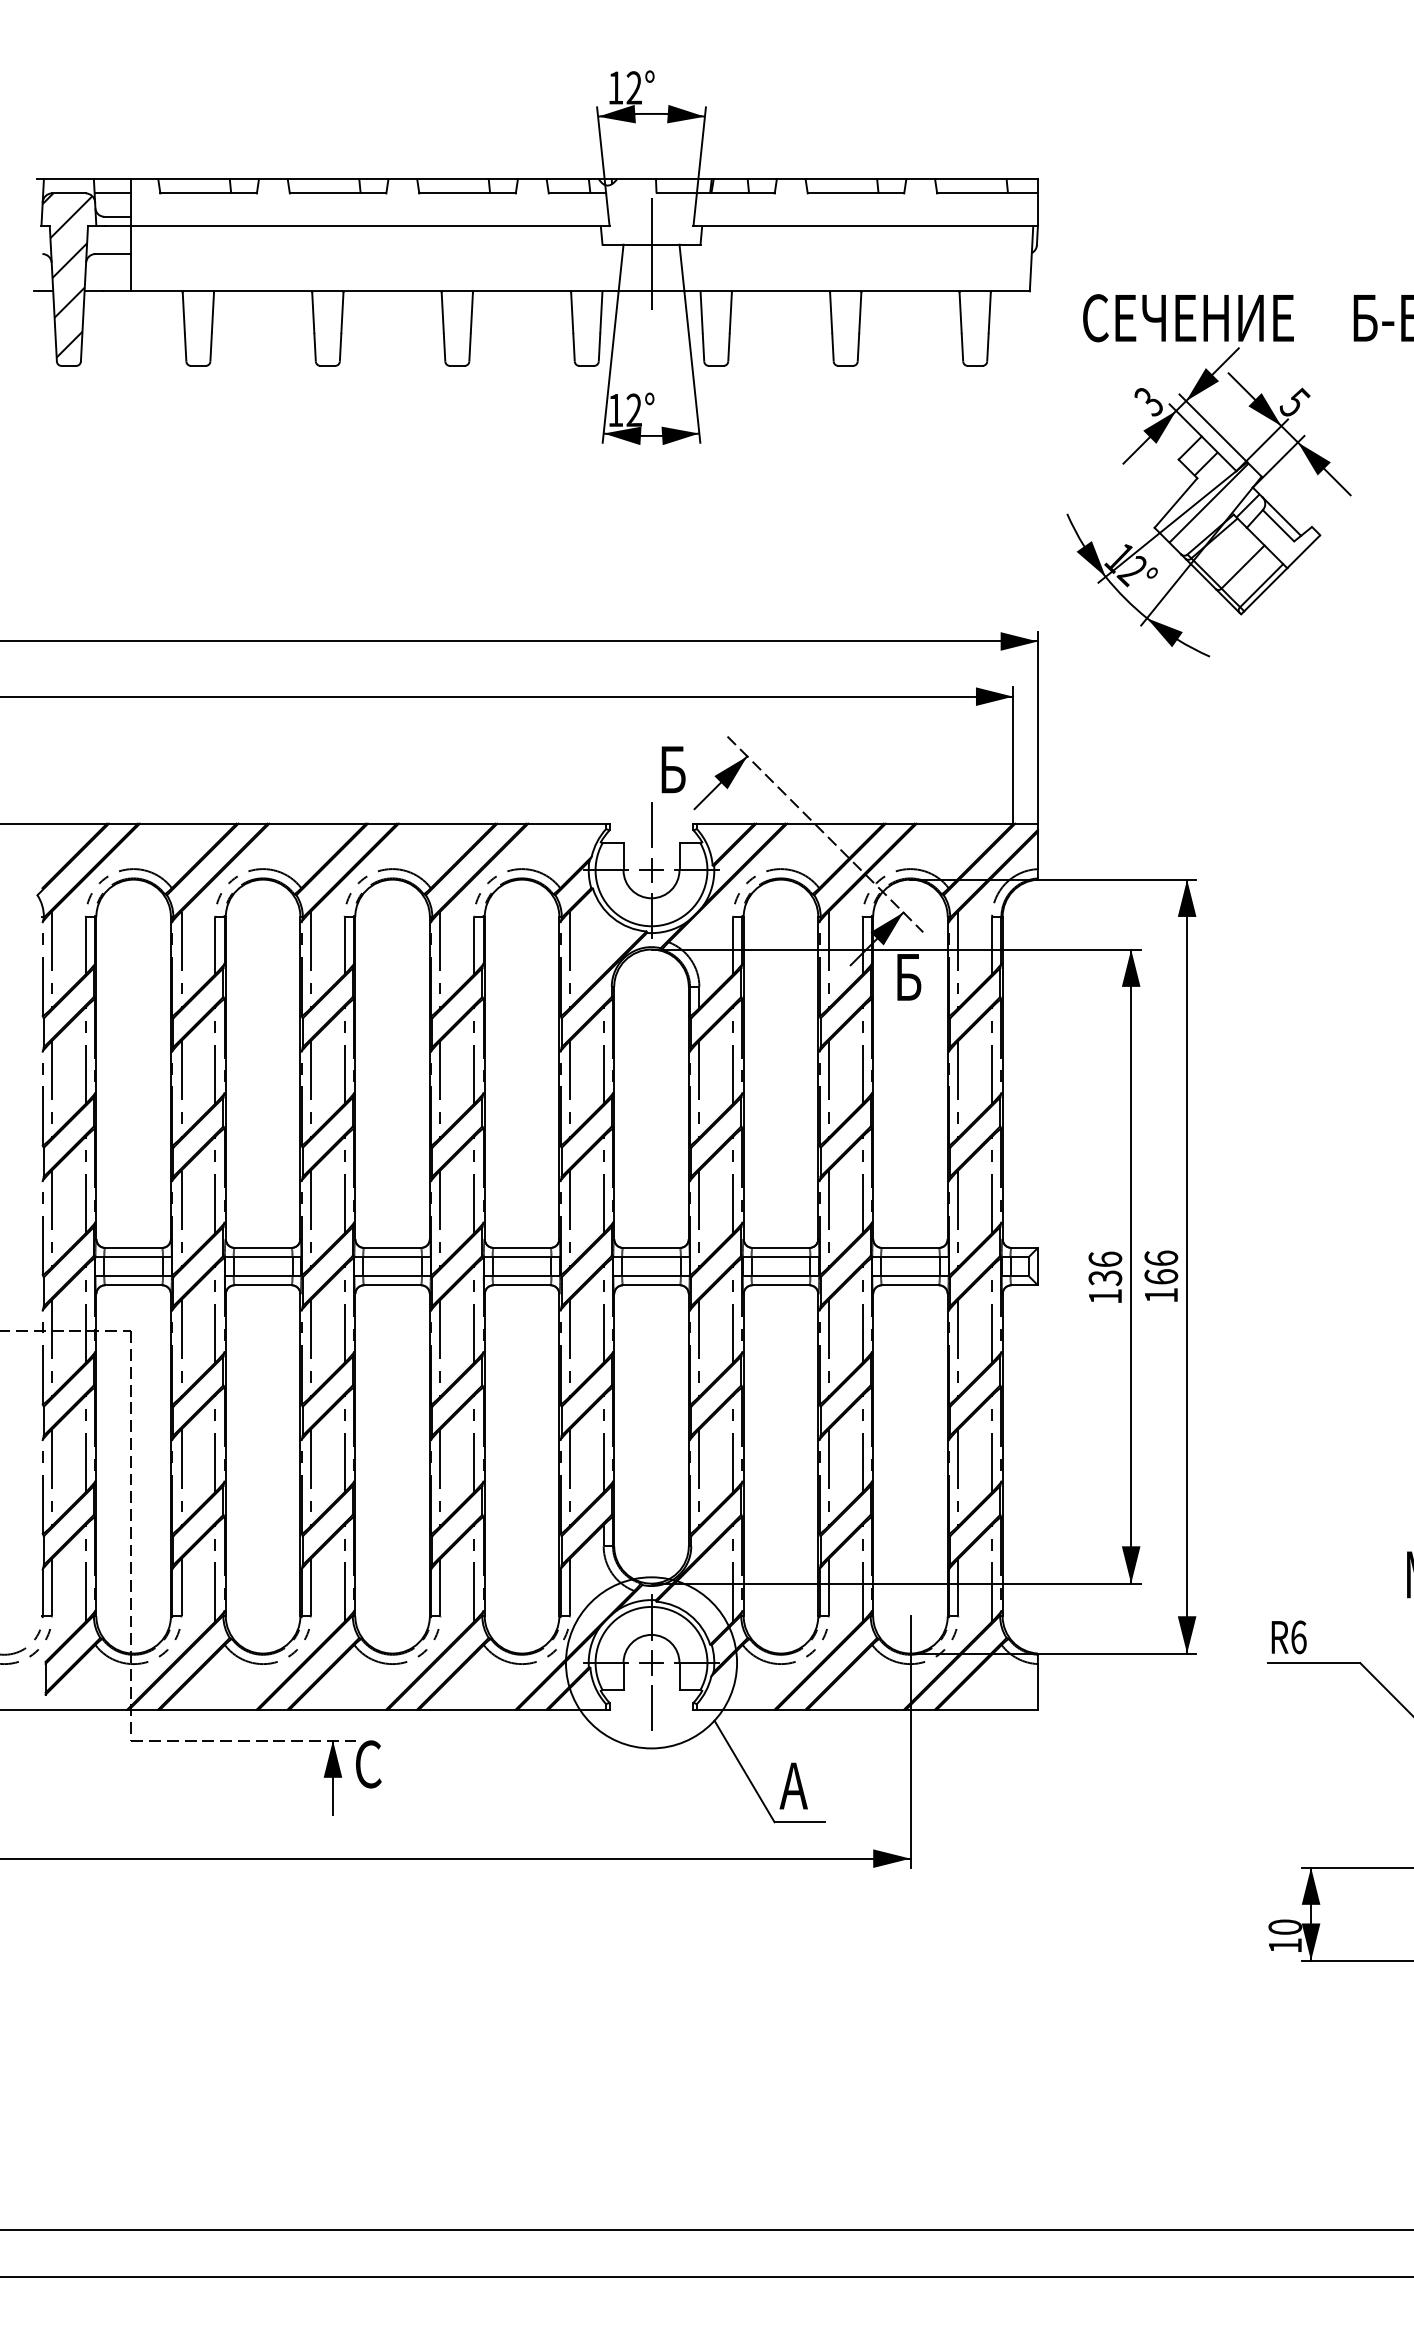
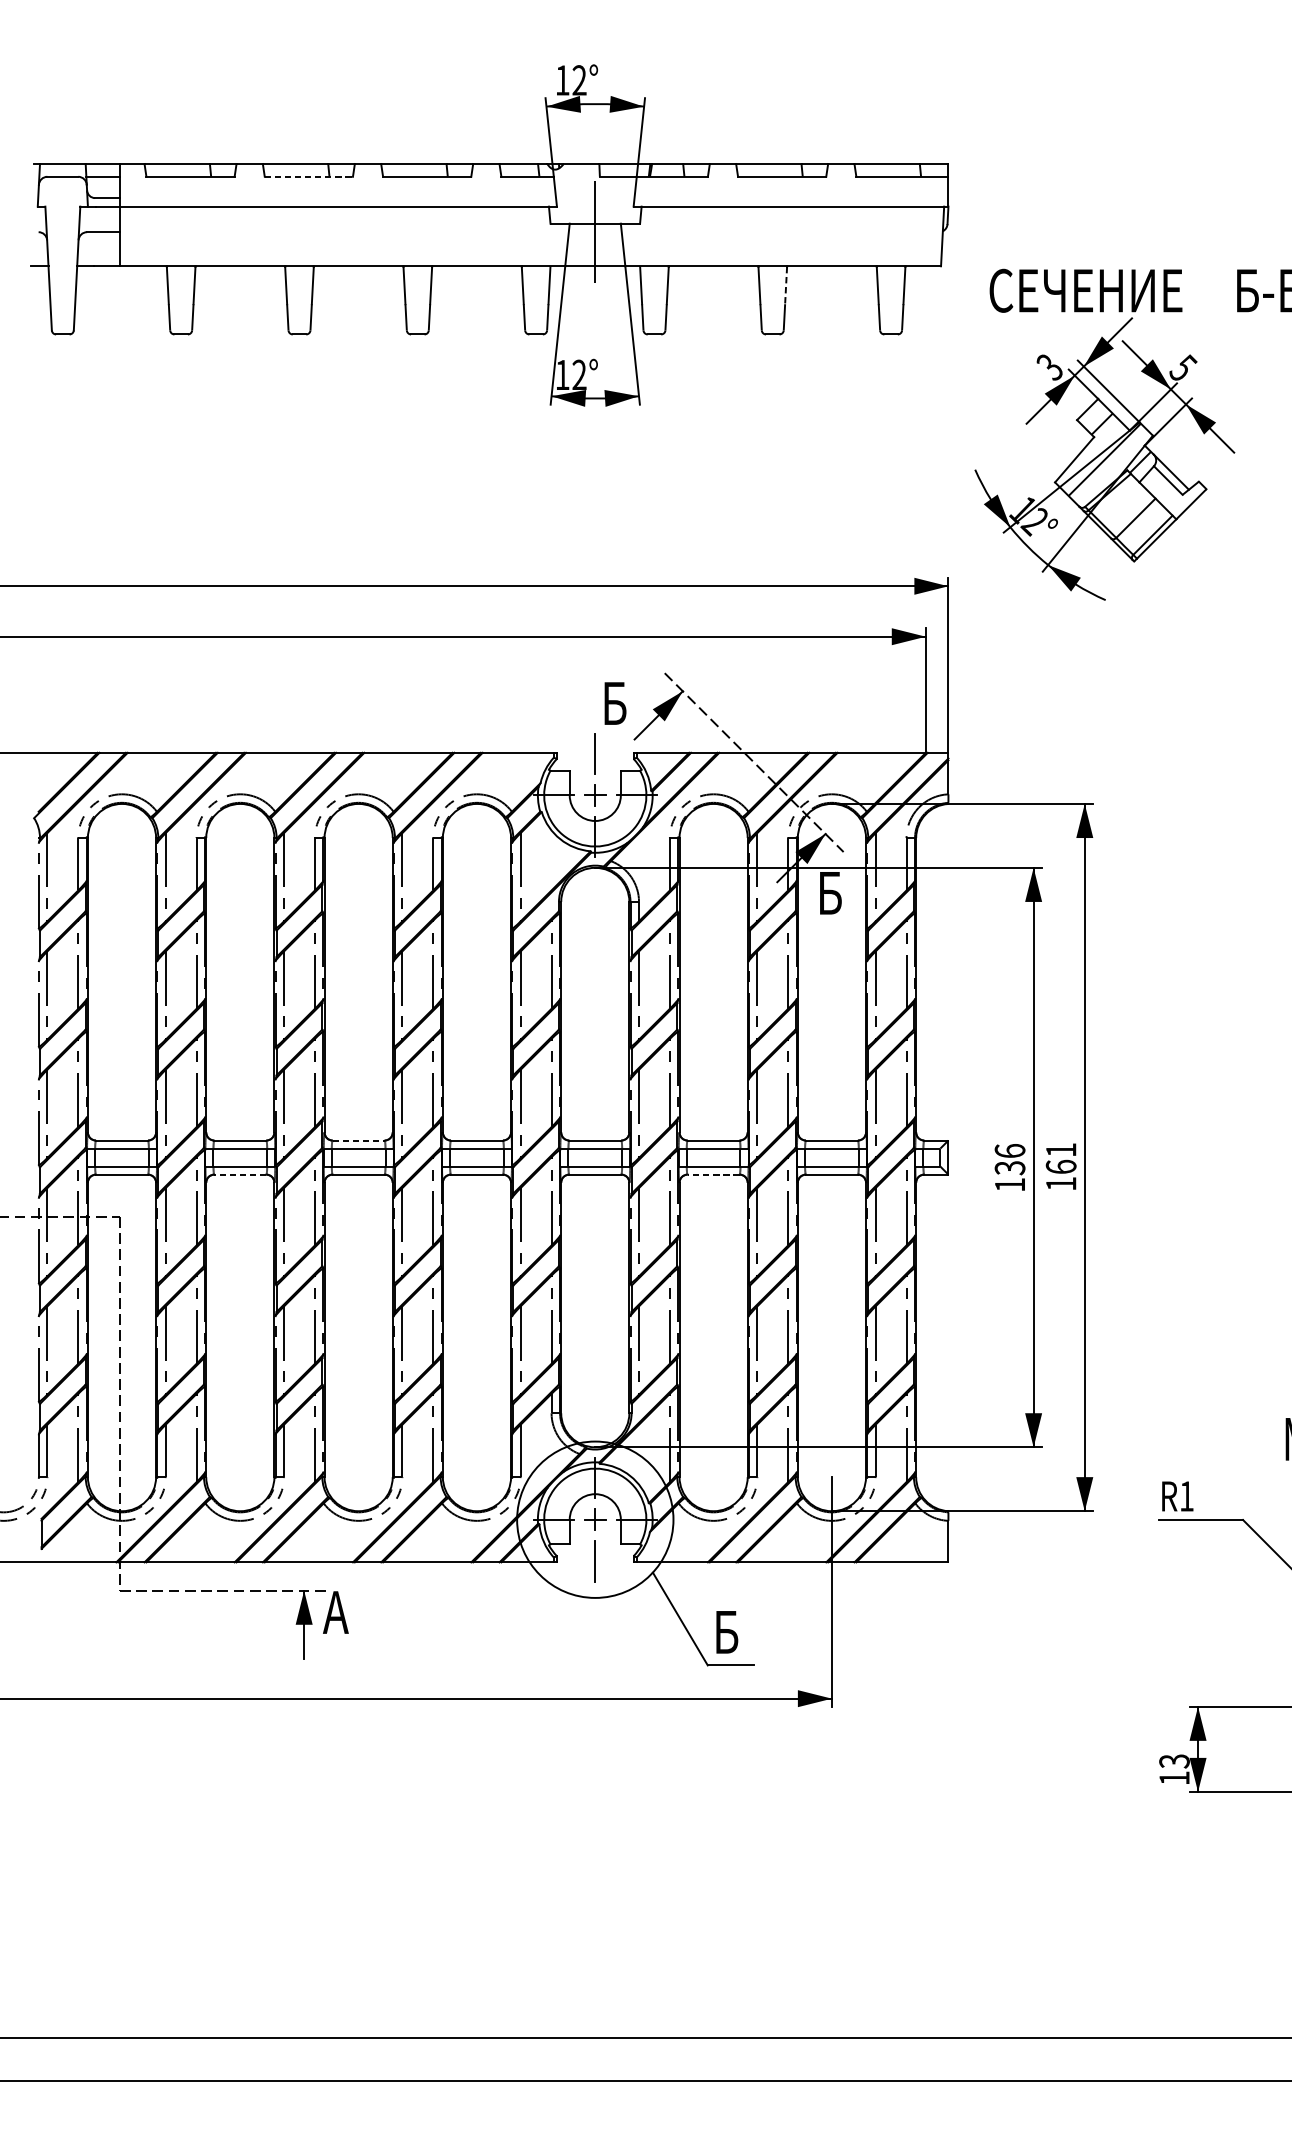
line: (338, 193) -> (309, 176), solid -> dashed
hatch: (67, 275) -> (61, 251), removed
line: (860, 312) -> (786, 285), solid -> dashed
line: (393, 1247) -> (359, 1140), solid -> dashed
text: (1161, 1257) -> (1061, 1149), 166 -> 161
line: (262, 1285) -> (239, 1174), solid -> dashed
line: (780, 1285) -> (713, 1174), solid -> dashed
text: (1298, 1637) -> (1186, 1496), R6 -> R1
text: (367, 1764) -> (335, 1612), С -> A
text: (793, 1785) -> (725, 1631), A -> Б
text: (1285, 1927) -> (1174, 1761), 10 -> 13

